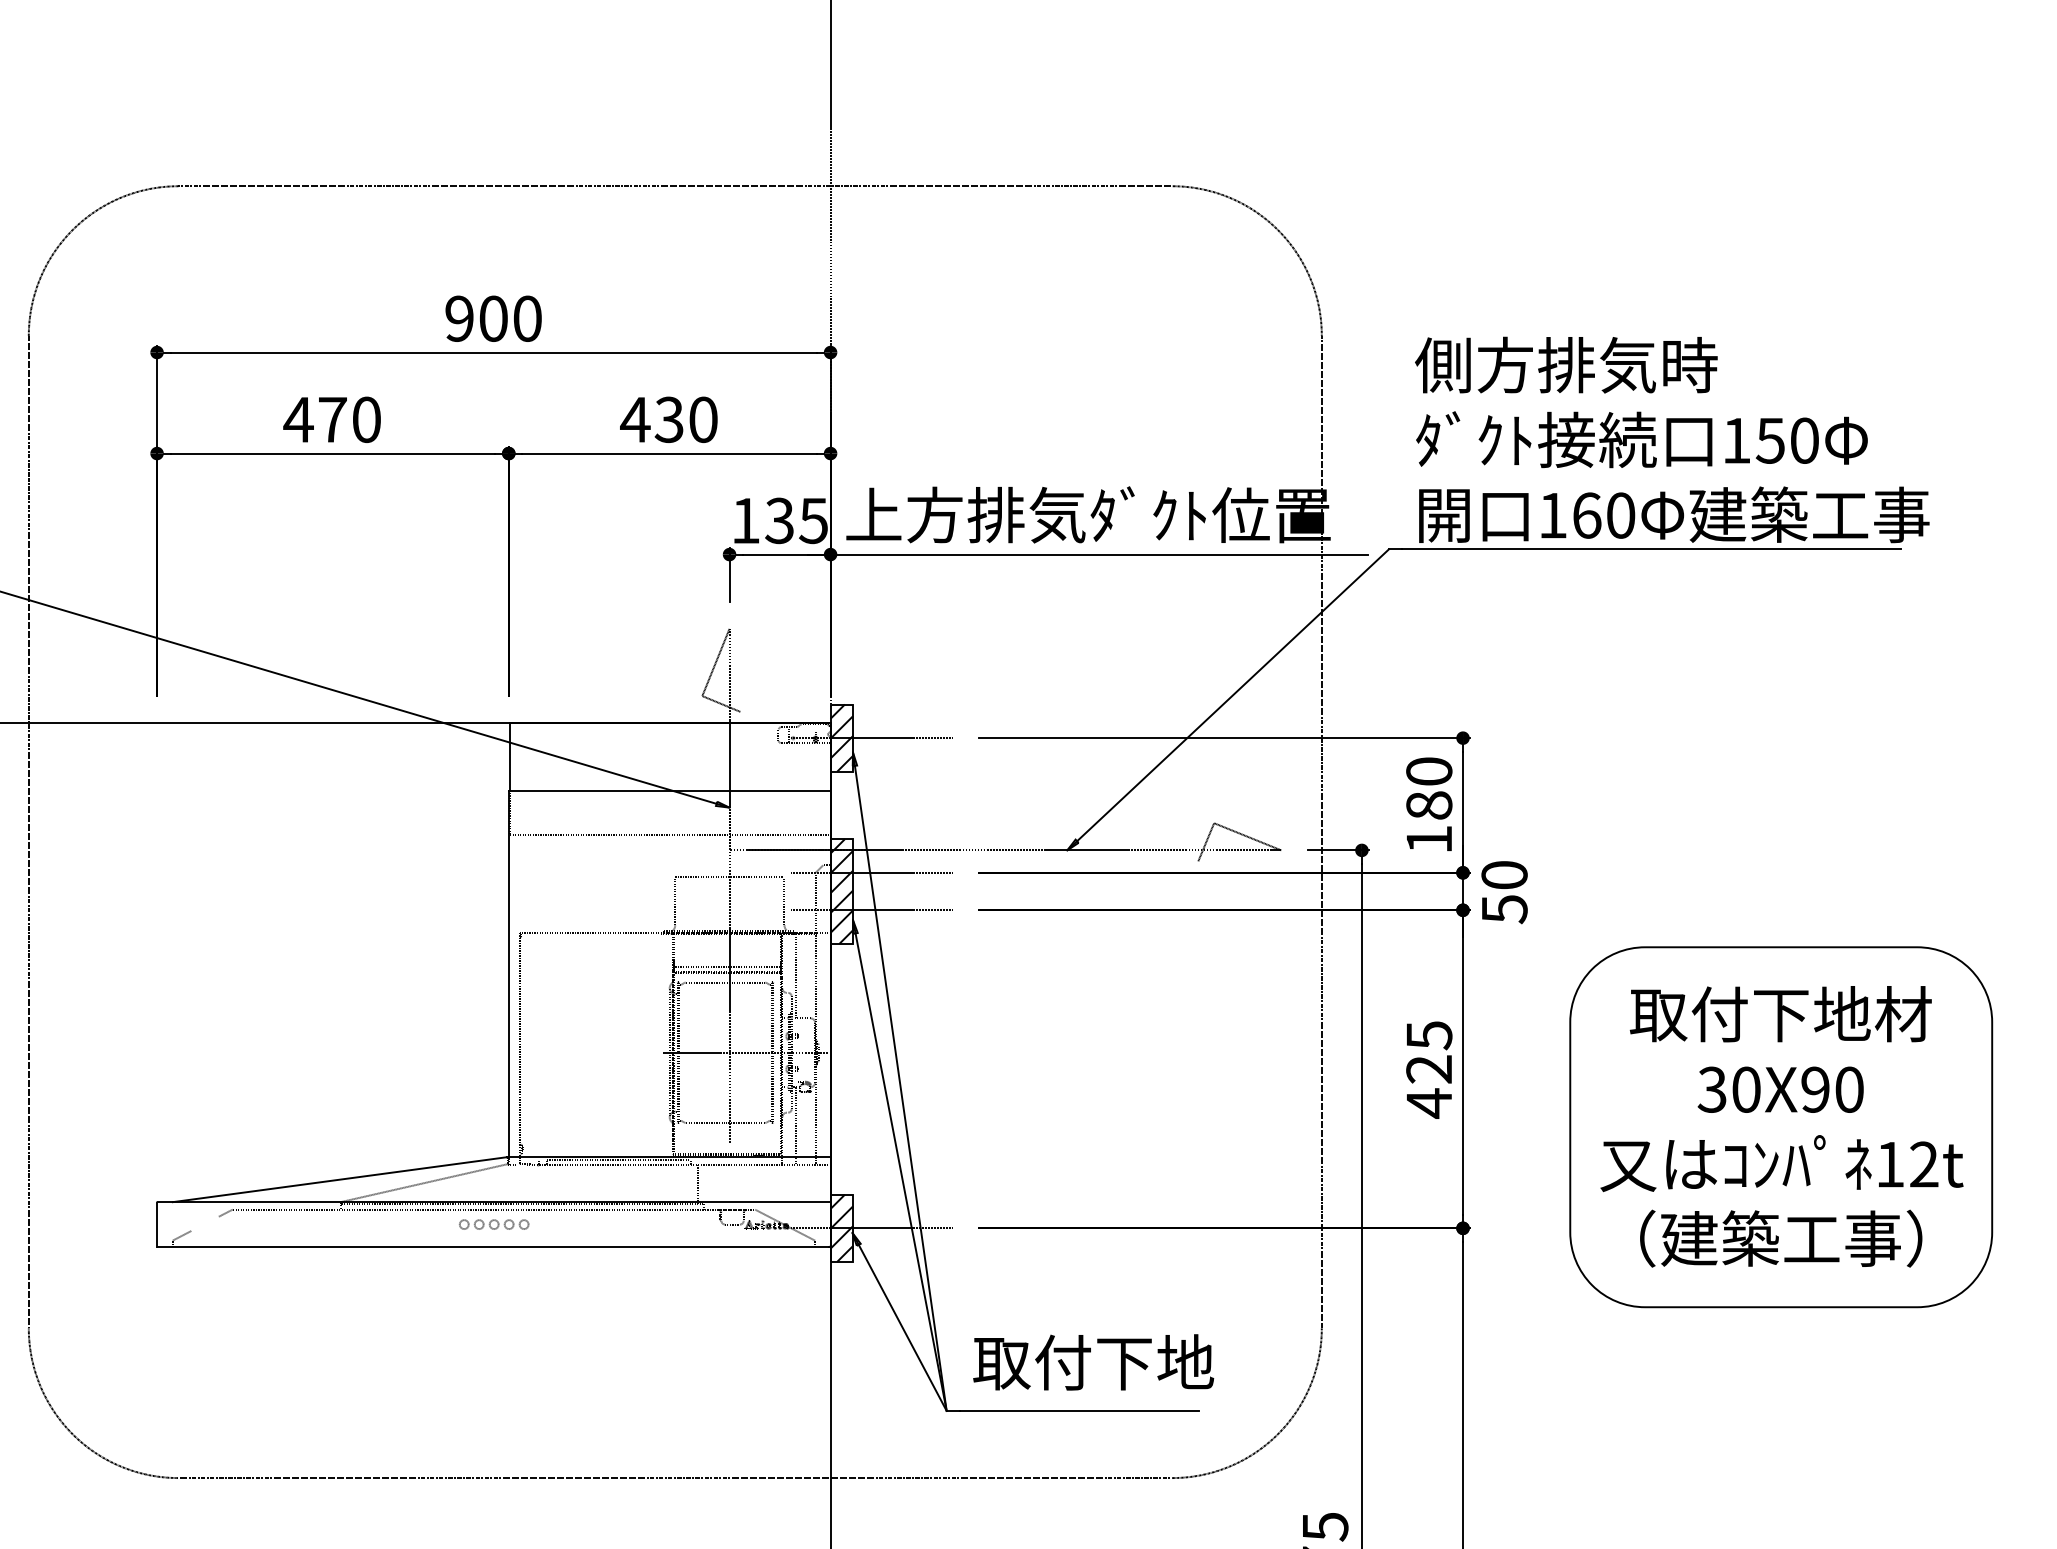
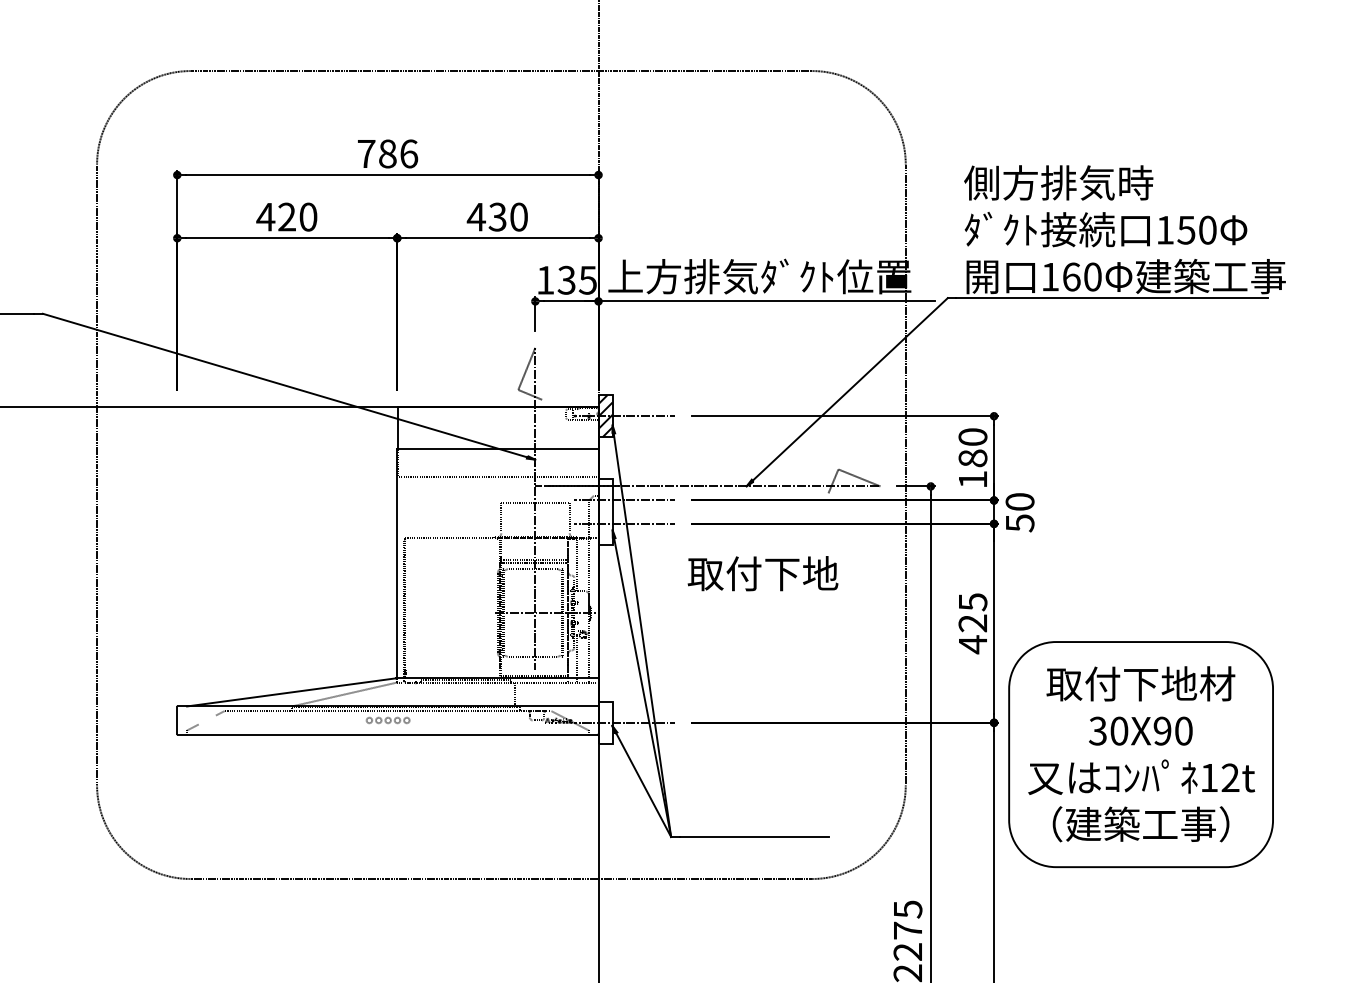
text: (493, 318) -> (387, 153), 900 -> 786
text: (333, 418) -> (287, 216), 470 -> 420
hatch: (841, 890) -> (605, 511), removed
part: (1780, 1127) -> (1140, 754), moved
hatch: (841, 1227) -> (605, 722), removed
text: (1092, 1362) -> (762, 573), moved

